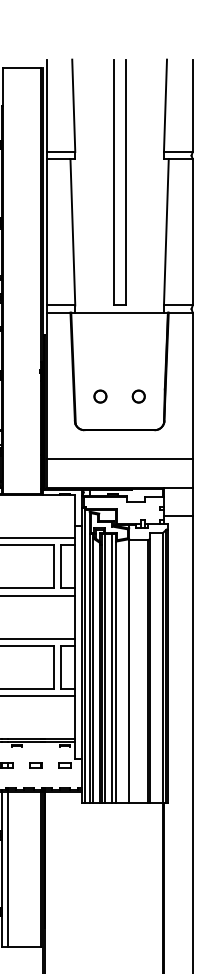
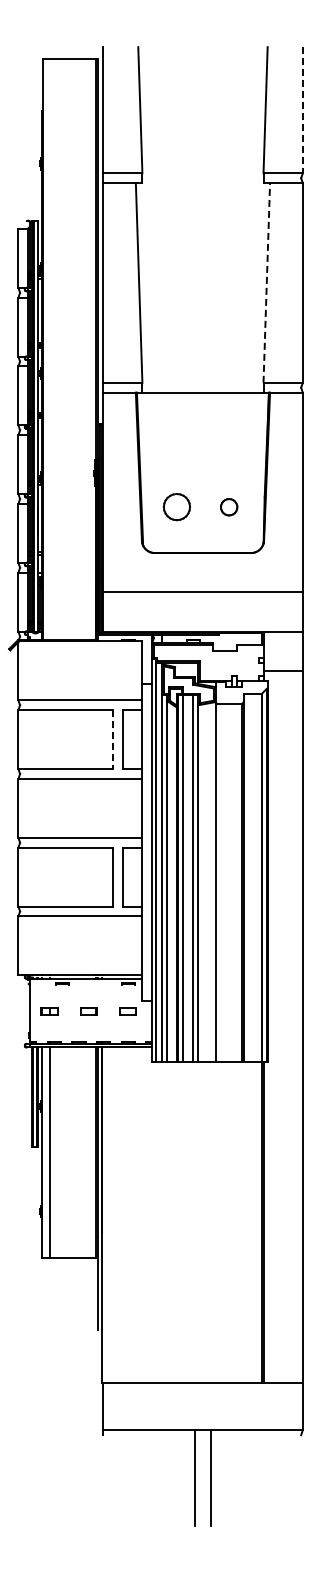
line: (192, 106) -> (302, 110), solid -> dashed
part: (114, 182) -> (195, 214), removed
line: (166, 232) -> (266, 283), solid -> dashed
part: (100, 396) -> (176, 507), size x1.6
line: (54, 567) -> (113, 740), solid -> dashed

